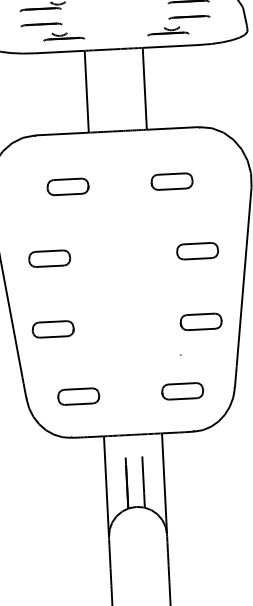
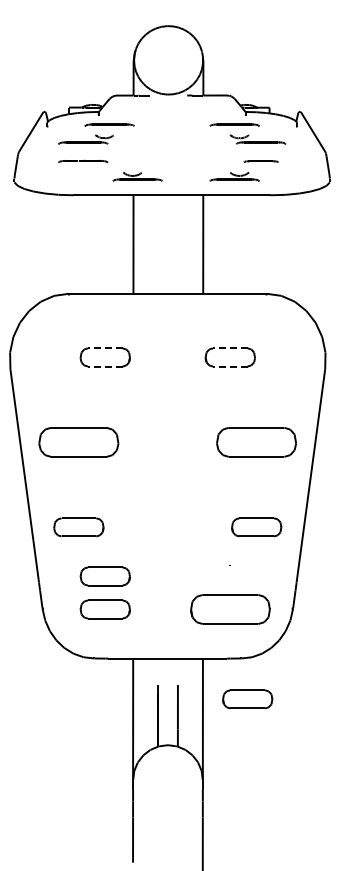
part: (189, 17) -> (261, 161), size x0.7
part: (63, 36) -> (137, 176), moved
line: (171, 174) -> (229, 348), solid -> dashed
line: (67, 179) -> (104, 348), solid -> dashed
line: (171, 189) -> (229, 366), solid -> dashed
line: (67, 194) -> (104, 366), solid -> dashed
part: (197, 251) -> (256, 442), size x1.6
part: (49, 258) -> (78, 442), size x1.6
part: (76, 369) -> (104, 576), added
part: (182, 391) -> (229, 609), size x1.6
part: (200, 465) -> (247, 699), added

